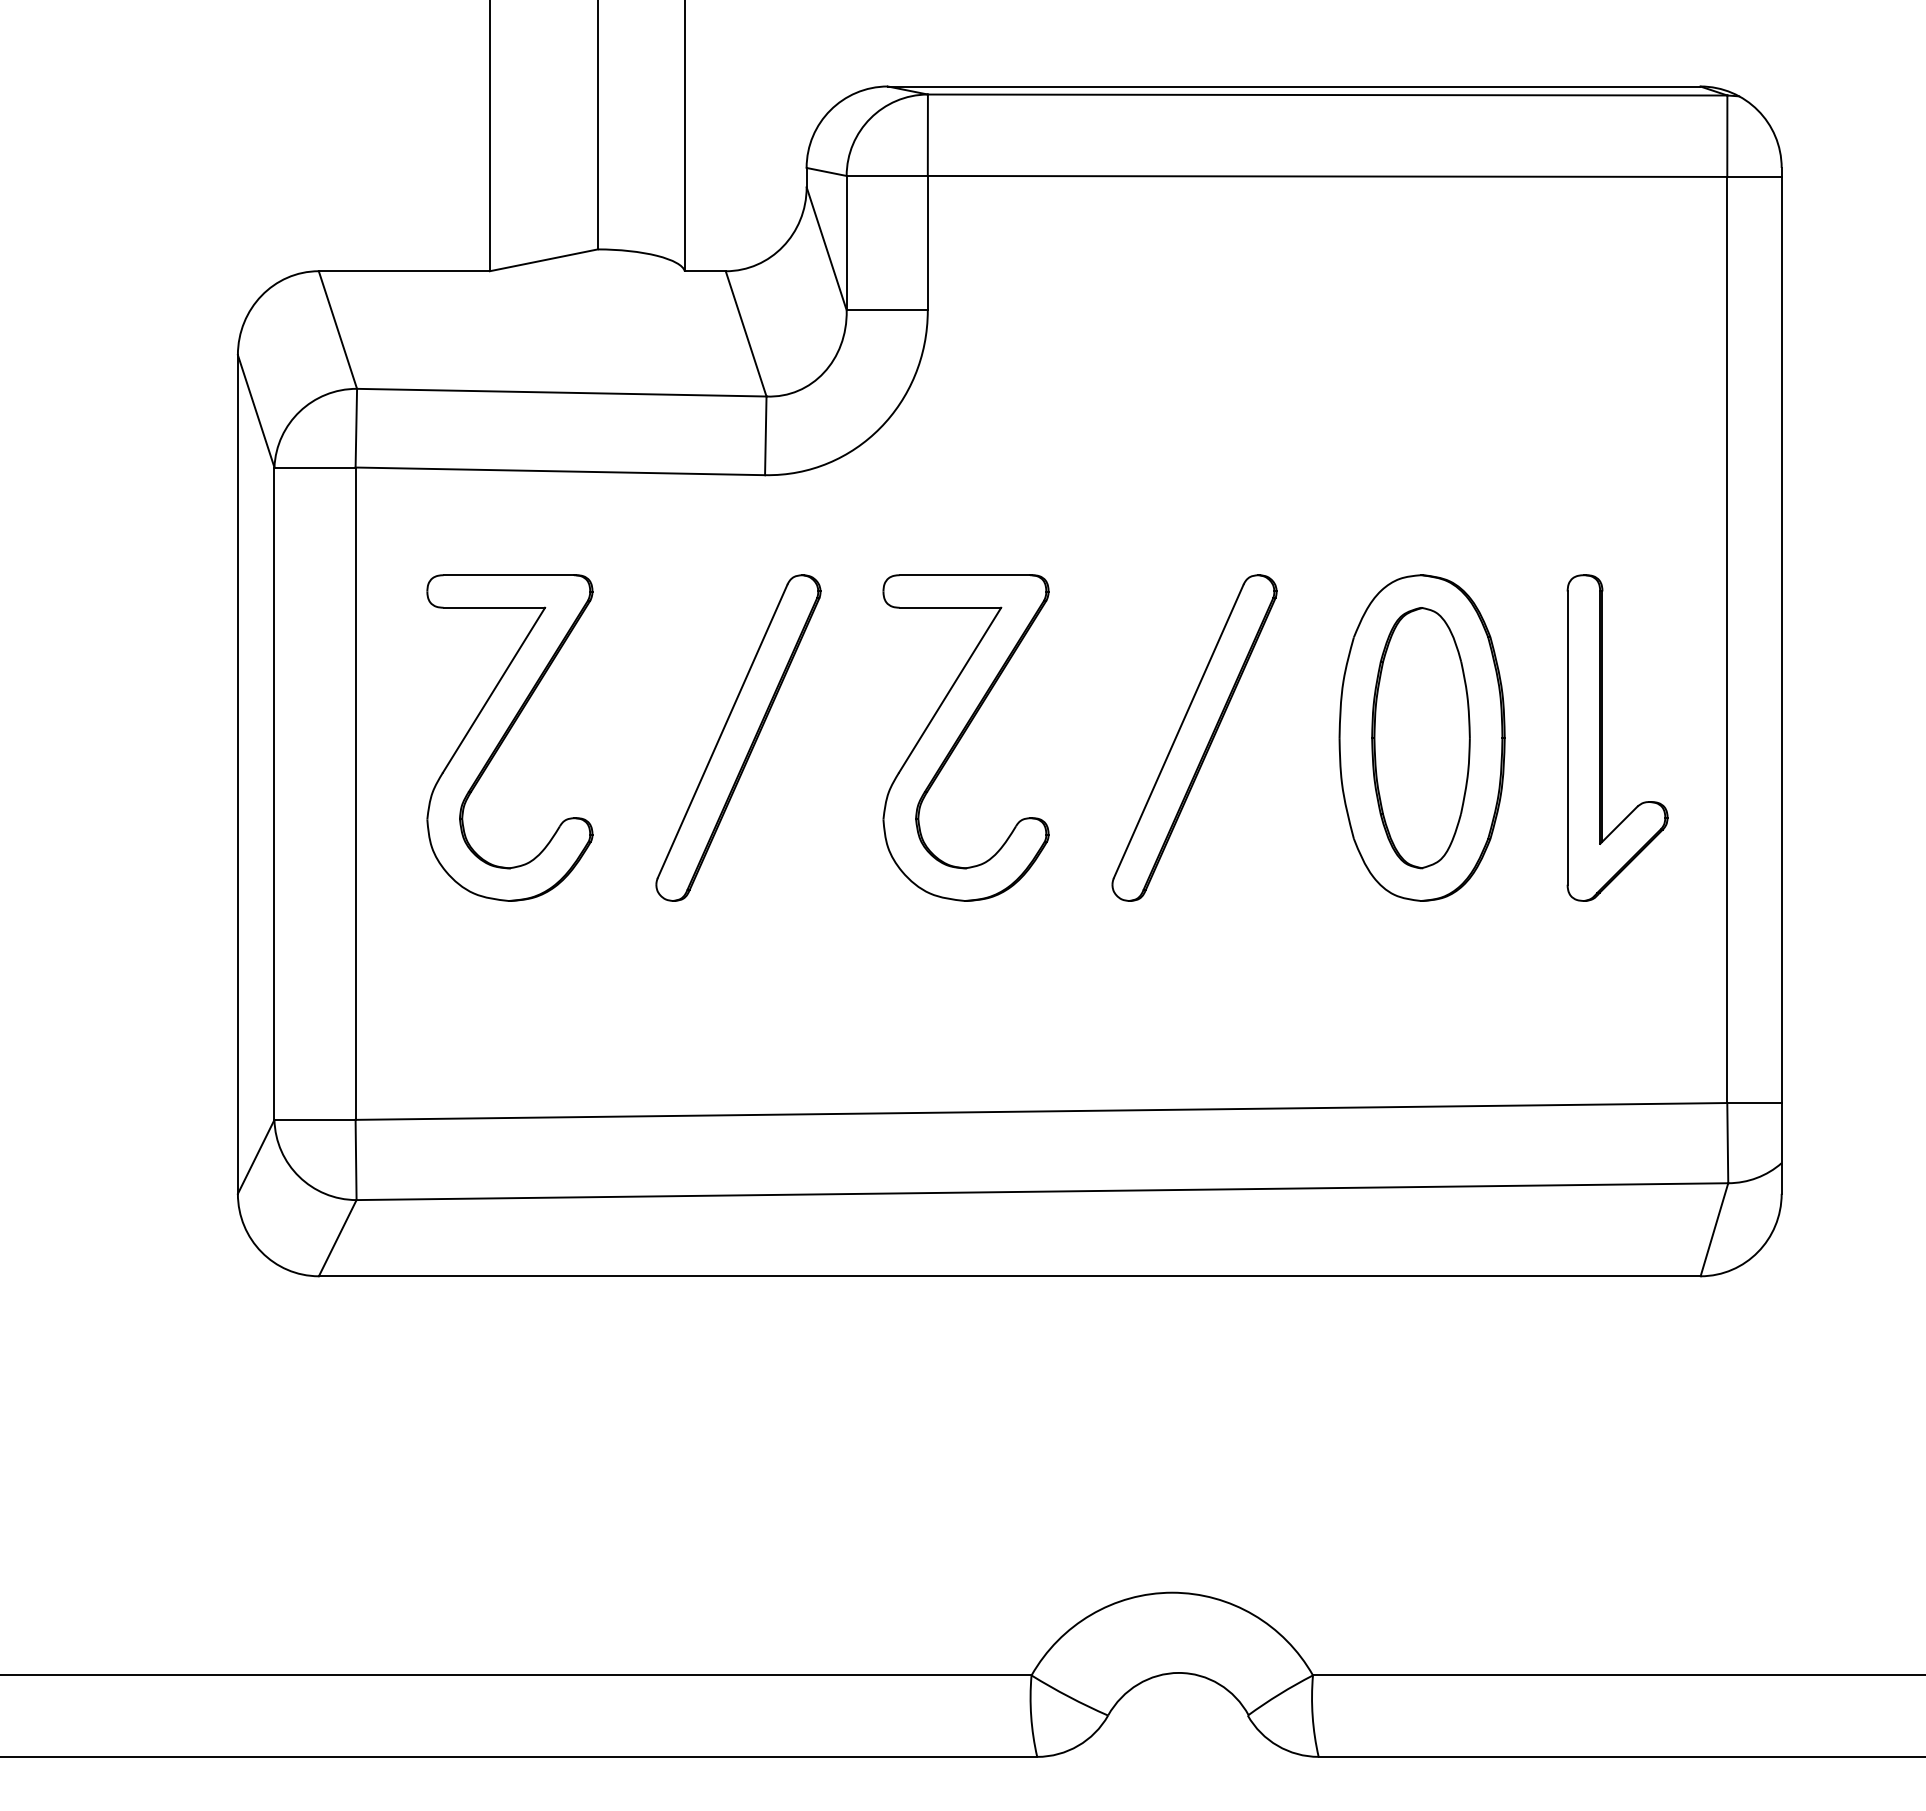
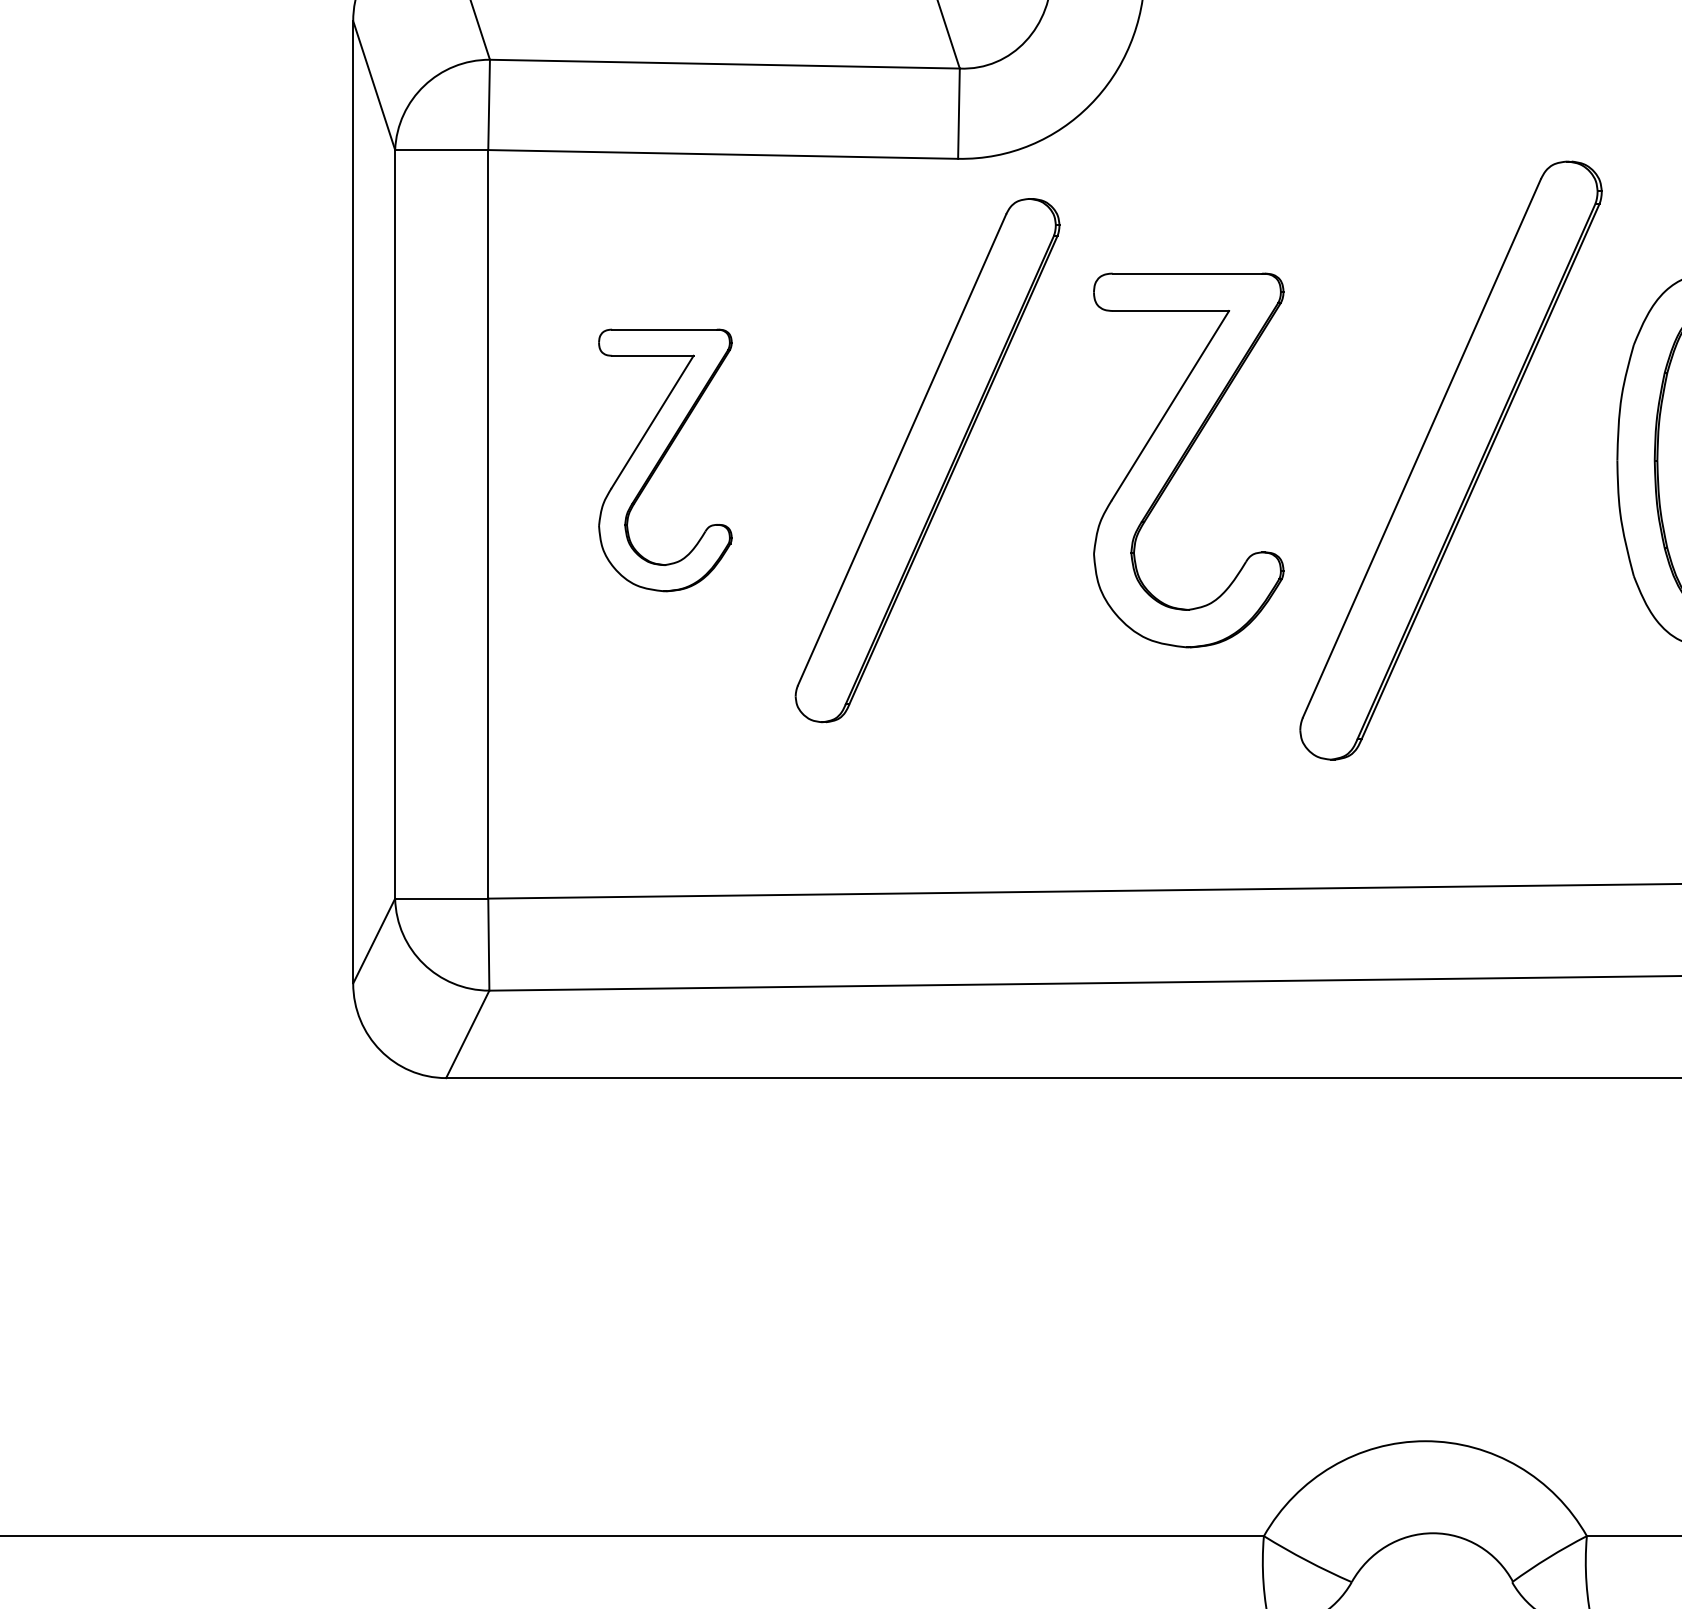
part: (509, 737) -> (664, 459), size x0.7
part: (738, 737) -> (927, 459), size x1.4
part: (1194, 737) -> (1450, 459), size x1.6

